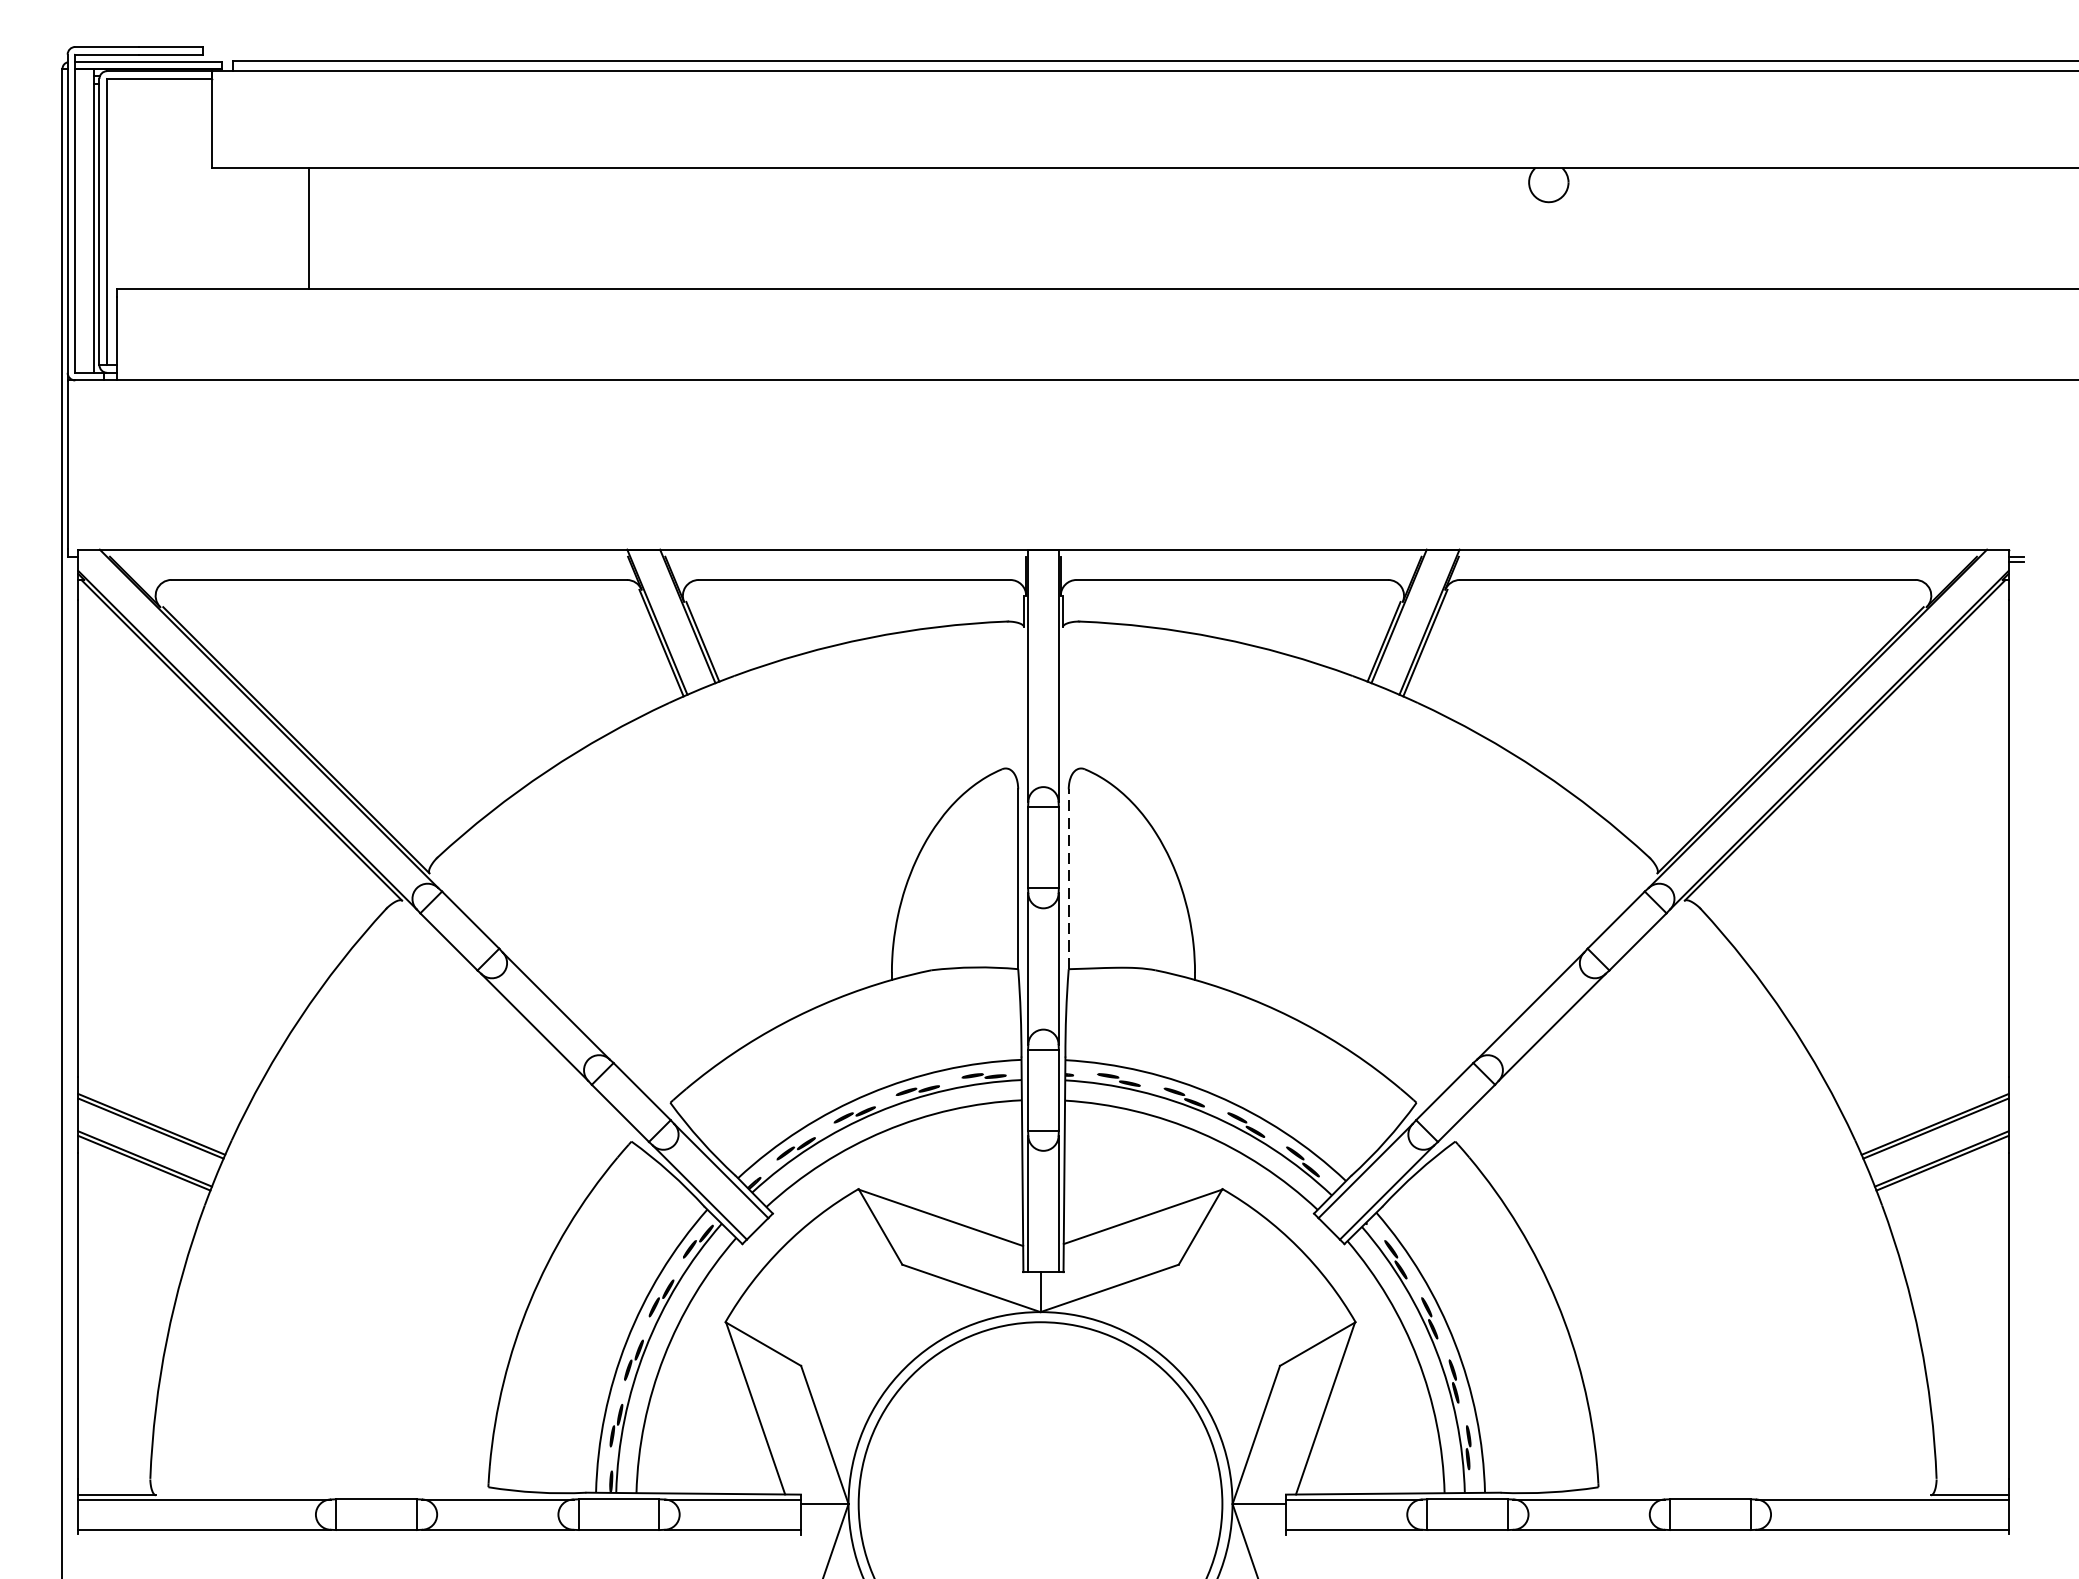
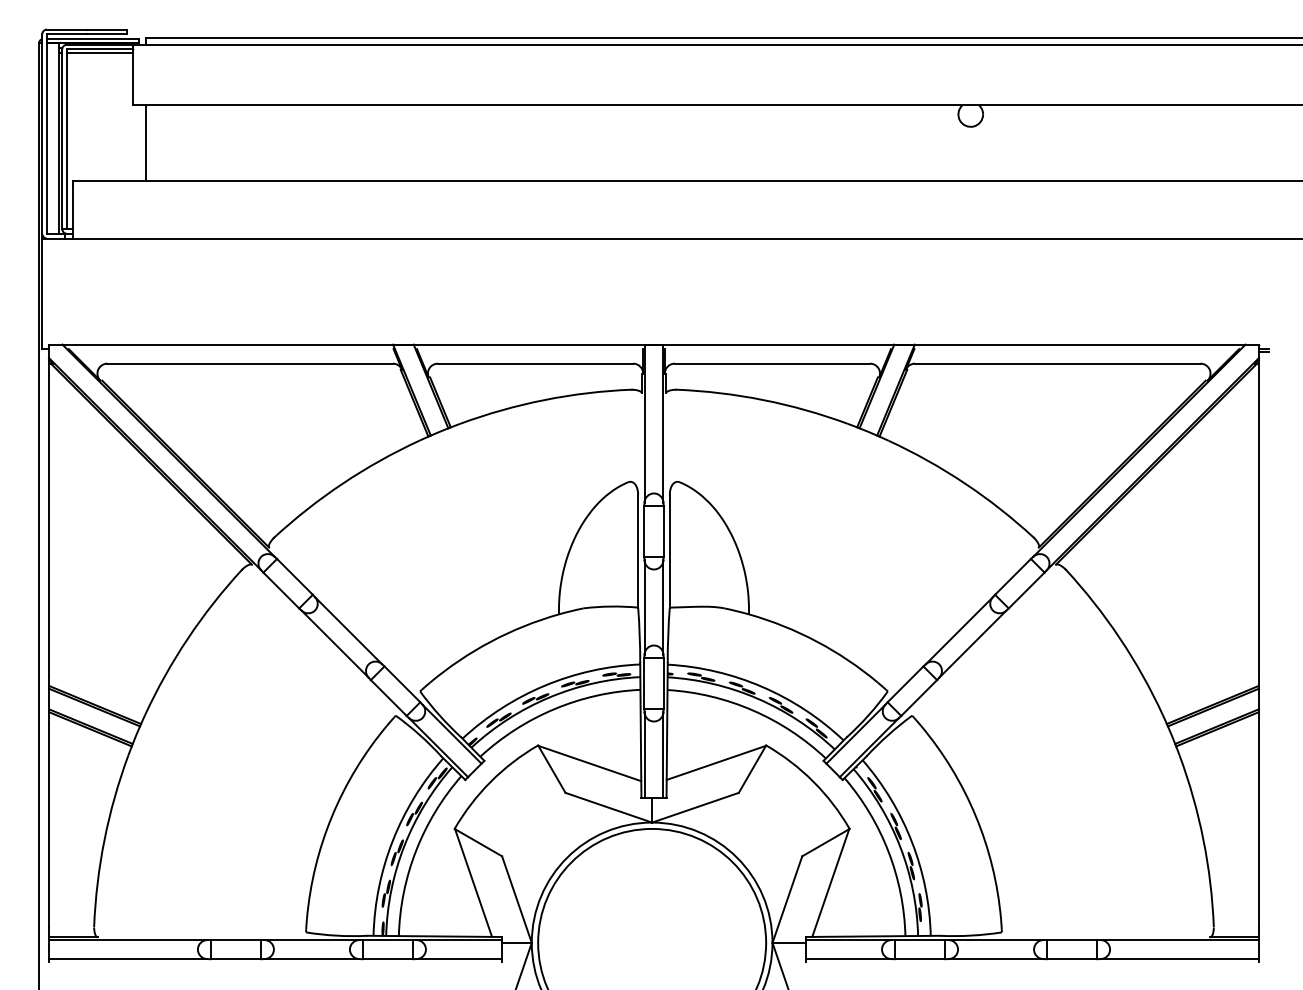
line: (158, 83) -> (99, 52), added
line: (308, 228) -> (145, 143), moved
line: (1068, 878) -> (669, 550), dashed -> solid

